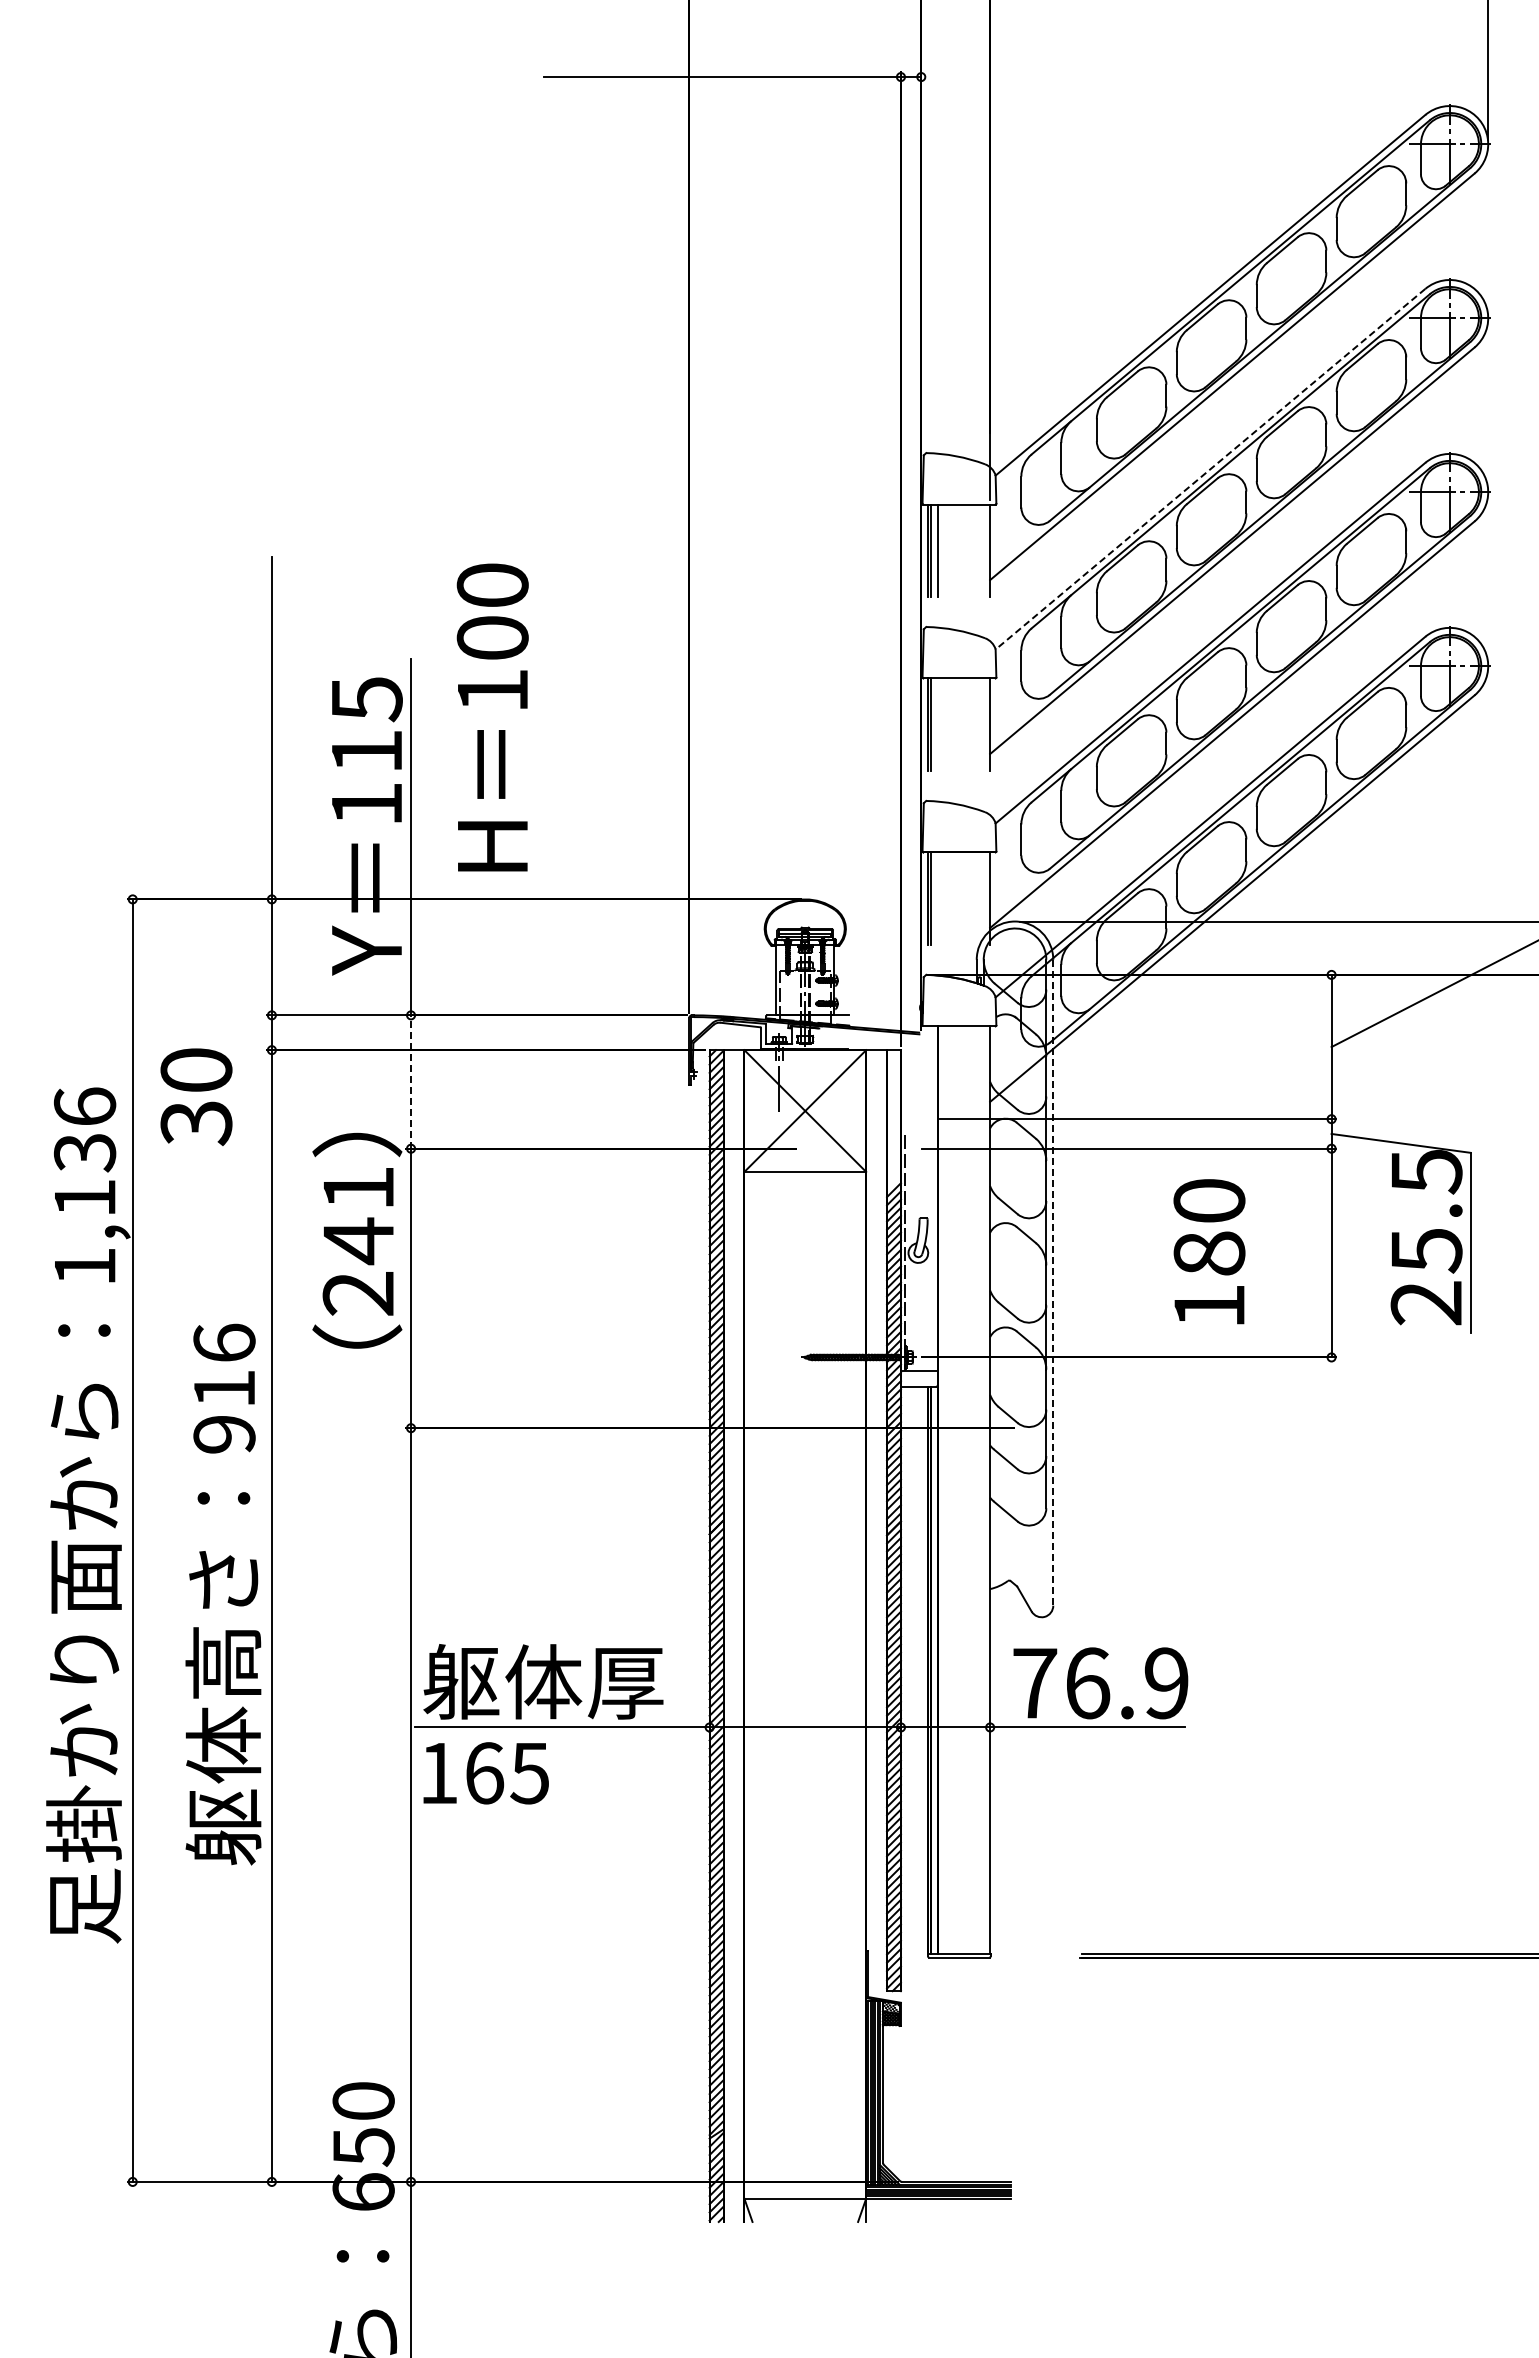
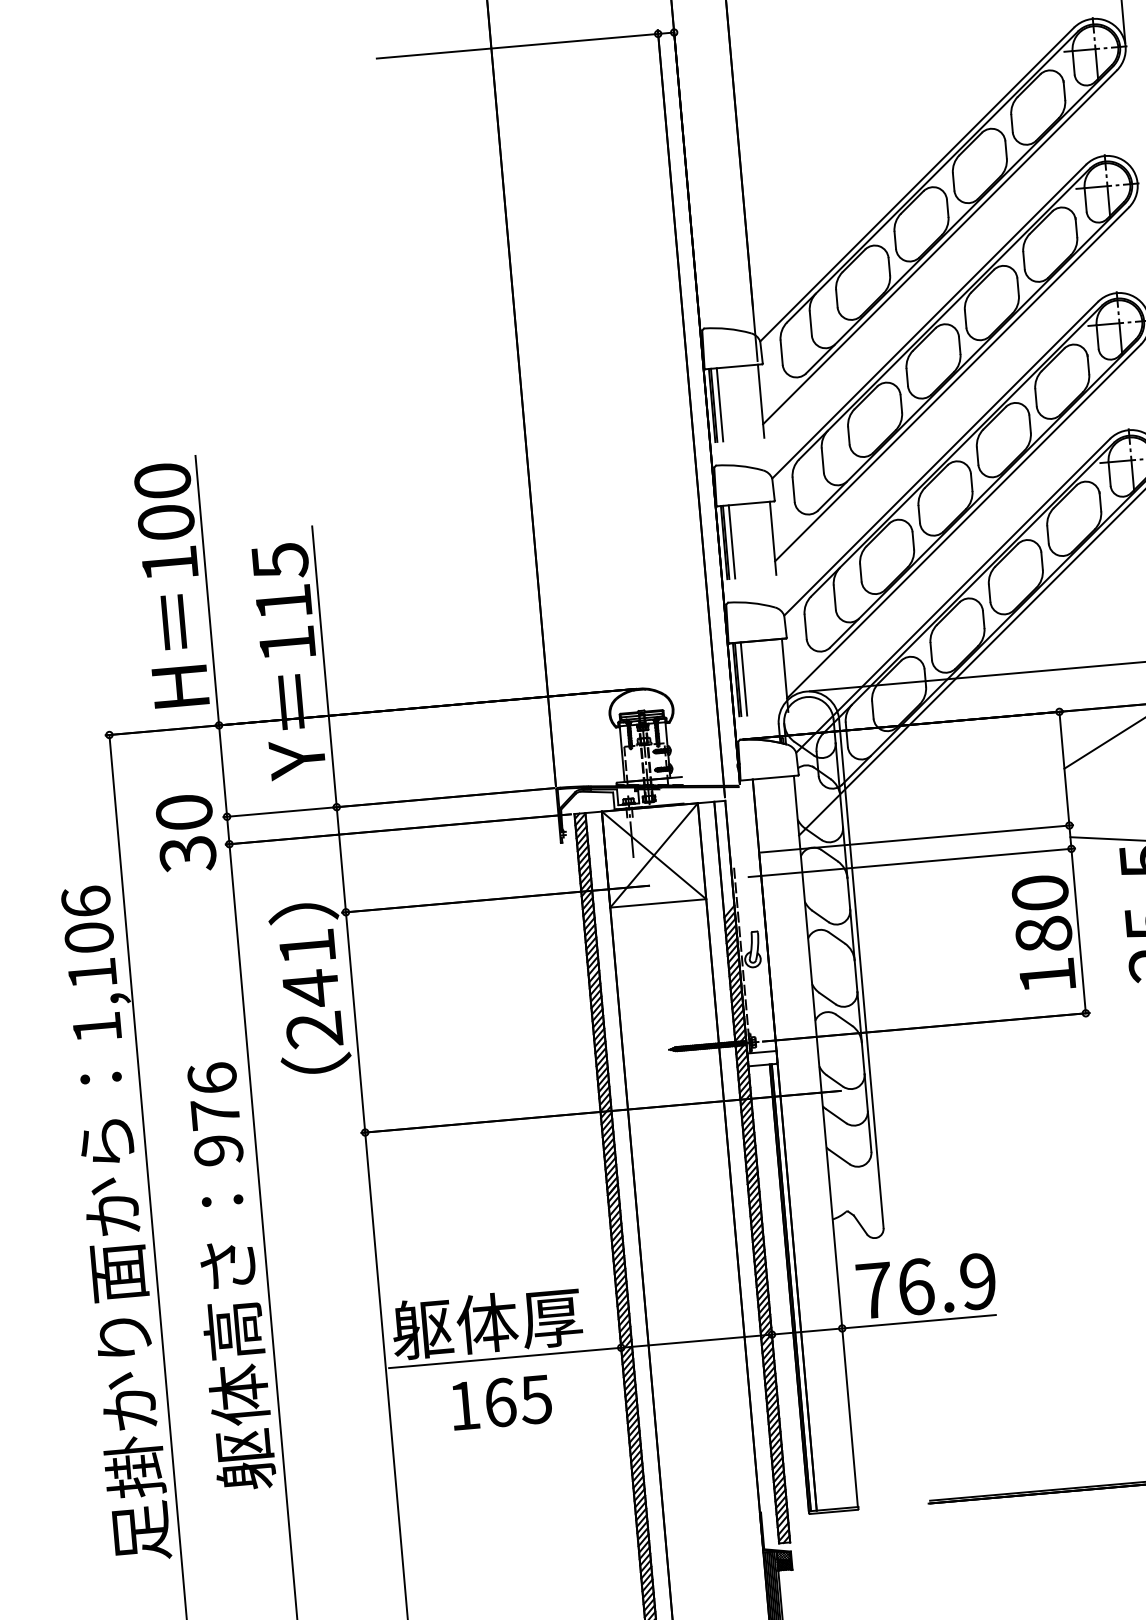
line: (1210, 469) -> (929, 321), dashed -> solid
text: (492, 717) -> (171, 585), moved
line: (937, 724) -> (731, 541), added
line: (937, 898) -> (743, 678), added
line: (411, 1082) -> (341, 860), dashed -> solid
text: (196, 1096) -> (186, 833), moved
text: (85, 1152) -> (89, 937), 1,136 -> 1,106
text: (1209, 1251) -> (1043, 932), moved
line: (1053, 1282) -> (861, 973), dashed -> solid
text: (224, 1388) -> (215, 1114), 916 -> 976
text: (485, 1773) -> (501, 1402), moved

